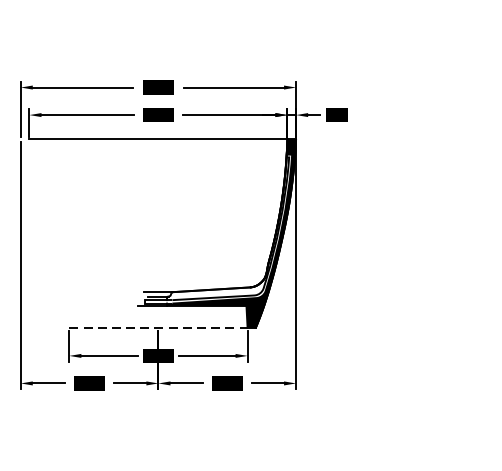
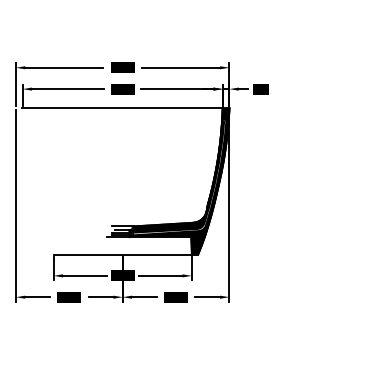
fill: (227, 227) -> (176, 176), added
line: (159, 328) -> (123, 254), dashed -> solid

